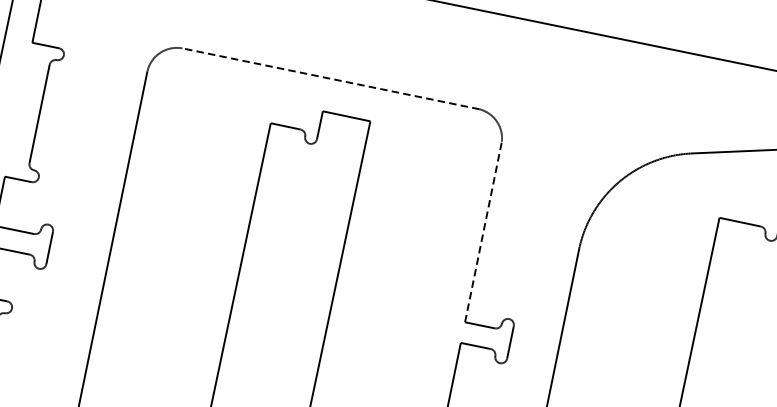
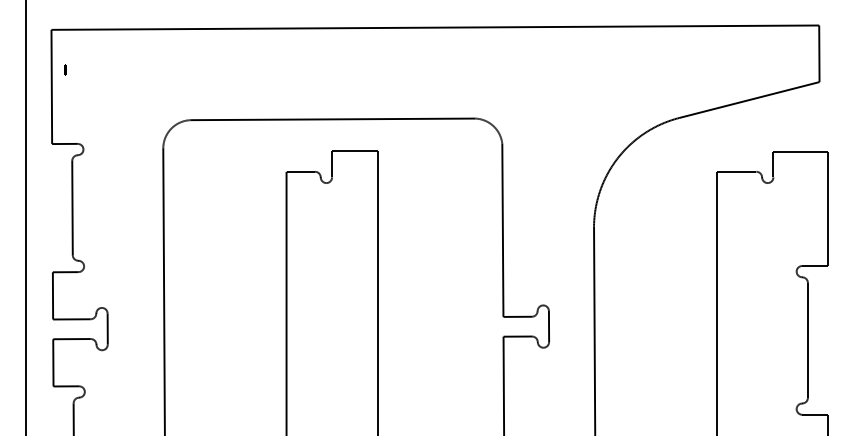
line: (330, 78) -> (332, 119), dashed -> solid
line: (483, 231) -> (502, 230), dashed -> solid

